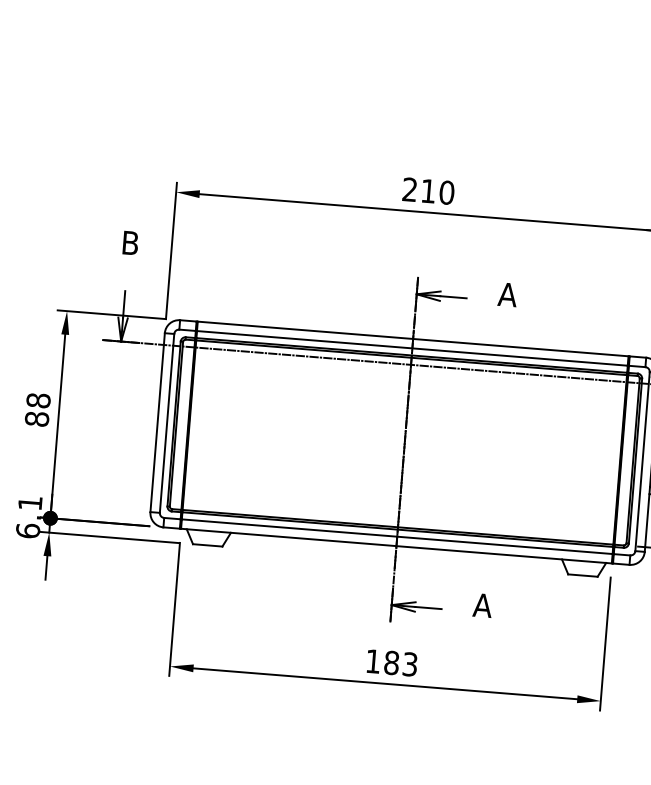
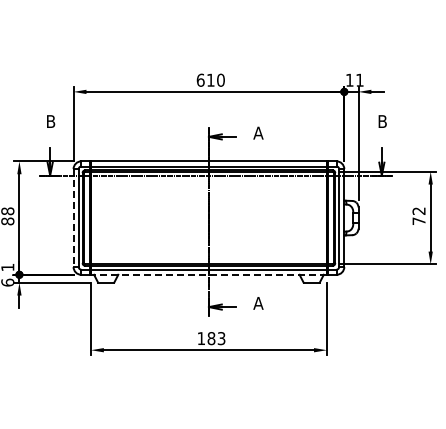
text: (409, 188) -> (200, 79), 210 -> 610
line: (157, 423) -> (73, 218), solid -> dashed
line: (395, 545) -> (208, 274), solid -> dashed

